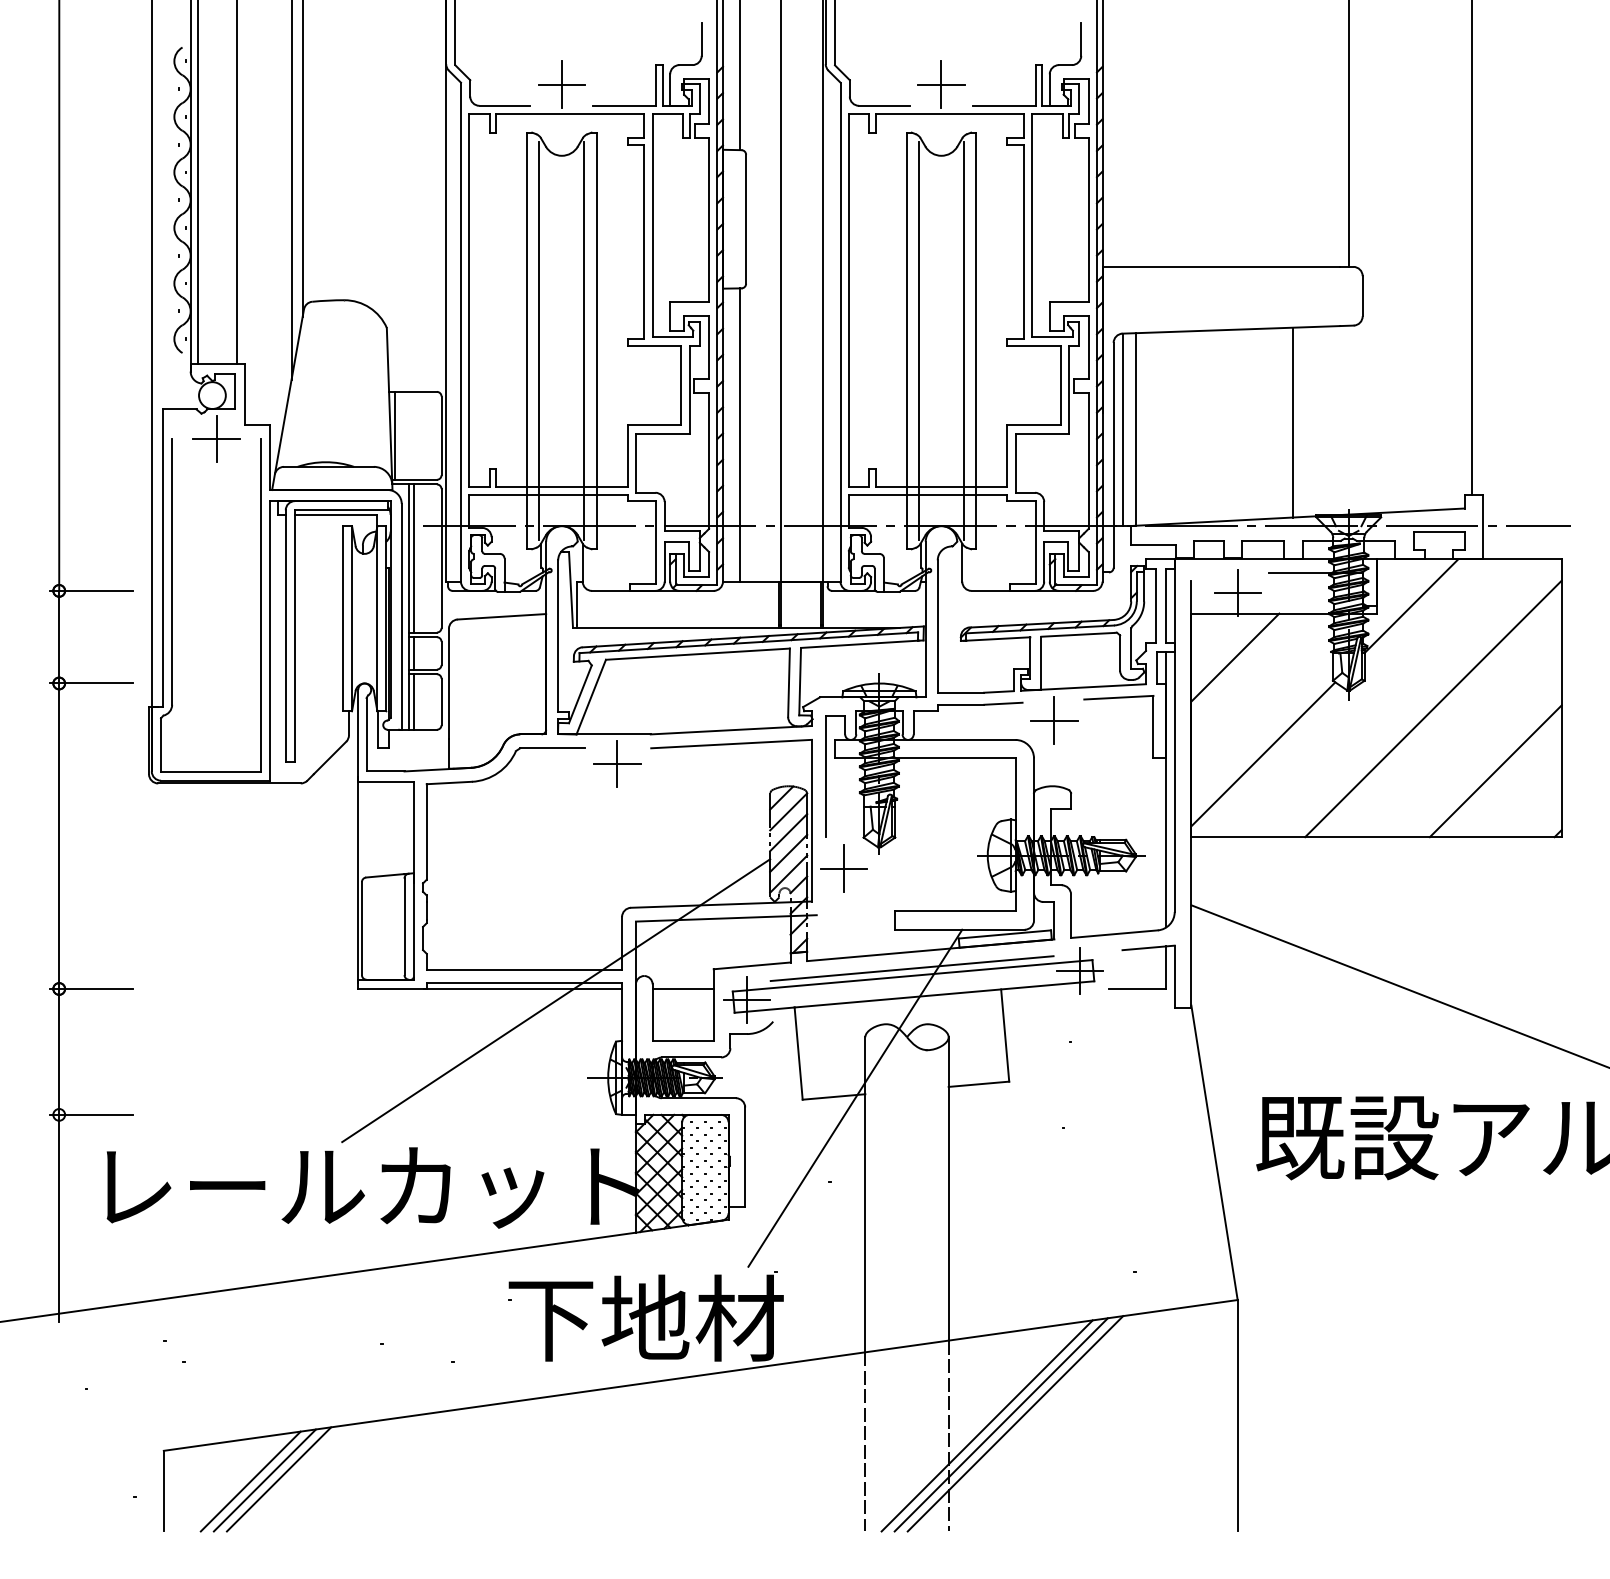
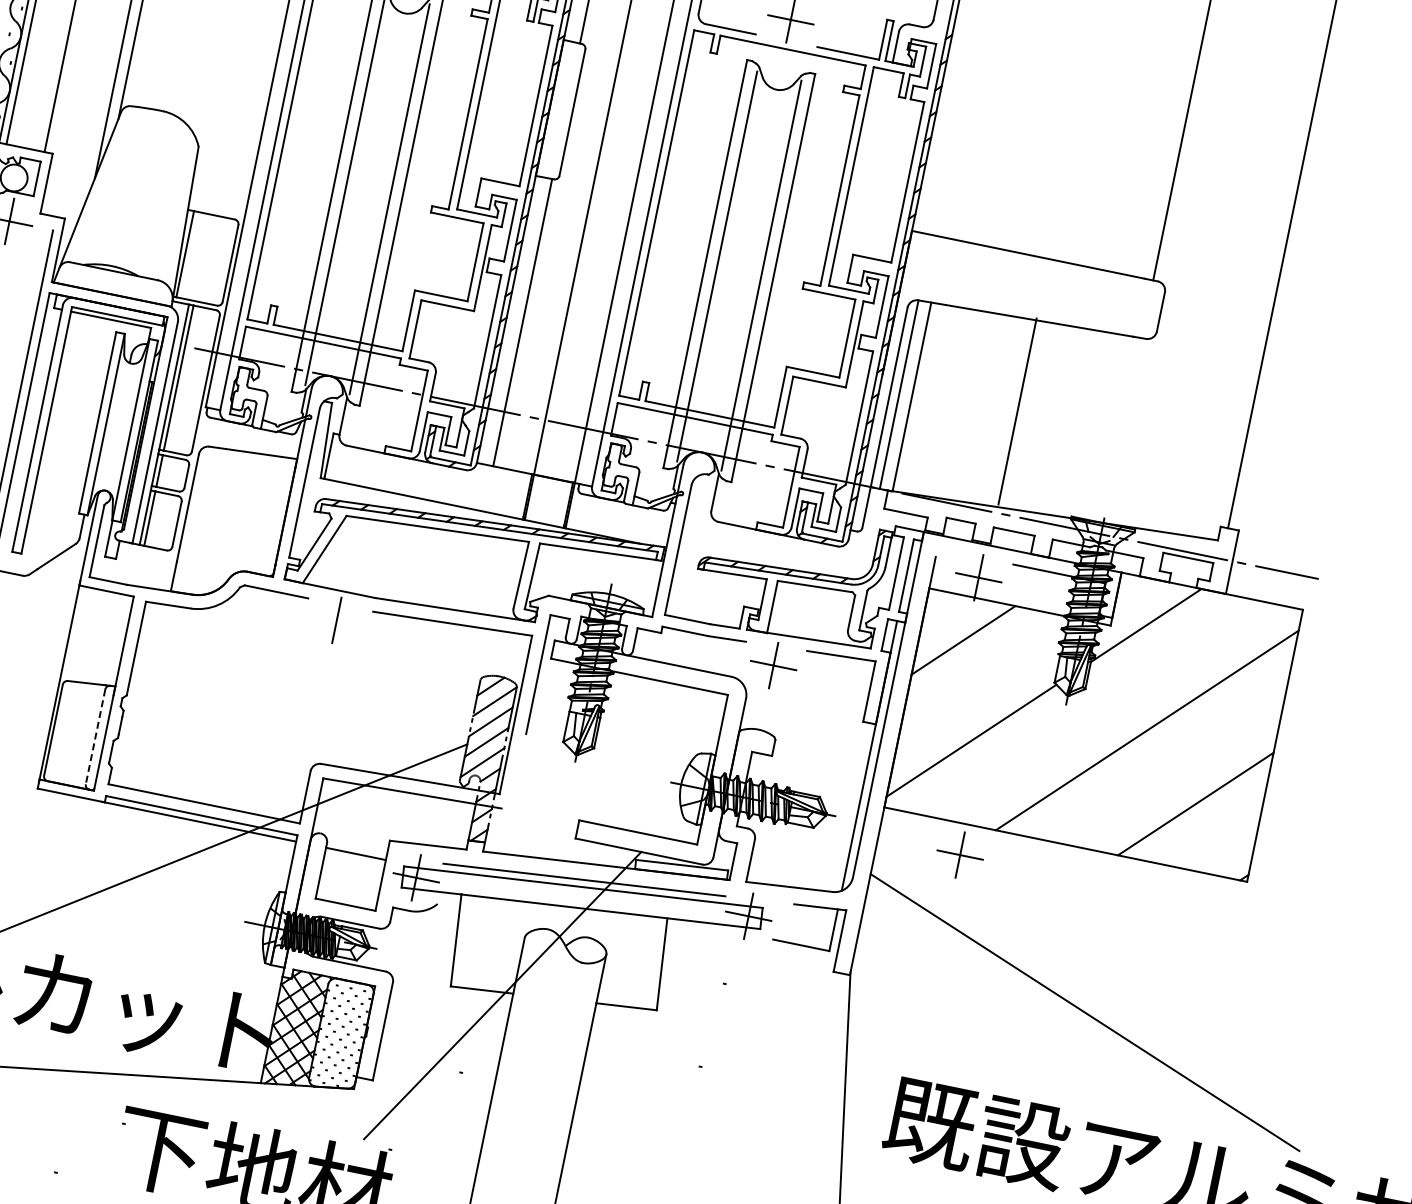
line: (1293, 422) -> (1017, 411), moved
line: (617, 764) -> (336, 620), removed
part: (843, 868) -> (959, 854), moved
line: (404, 927) -> (95, 737), solid -> dashed

